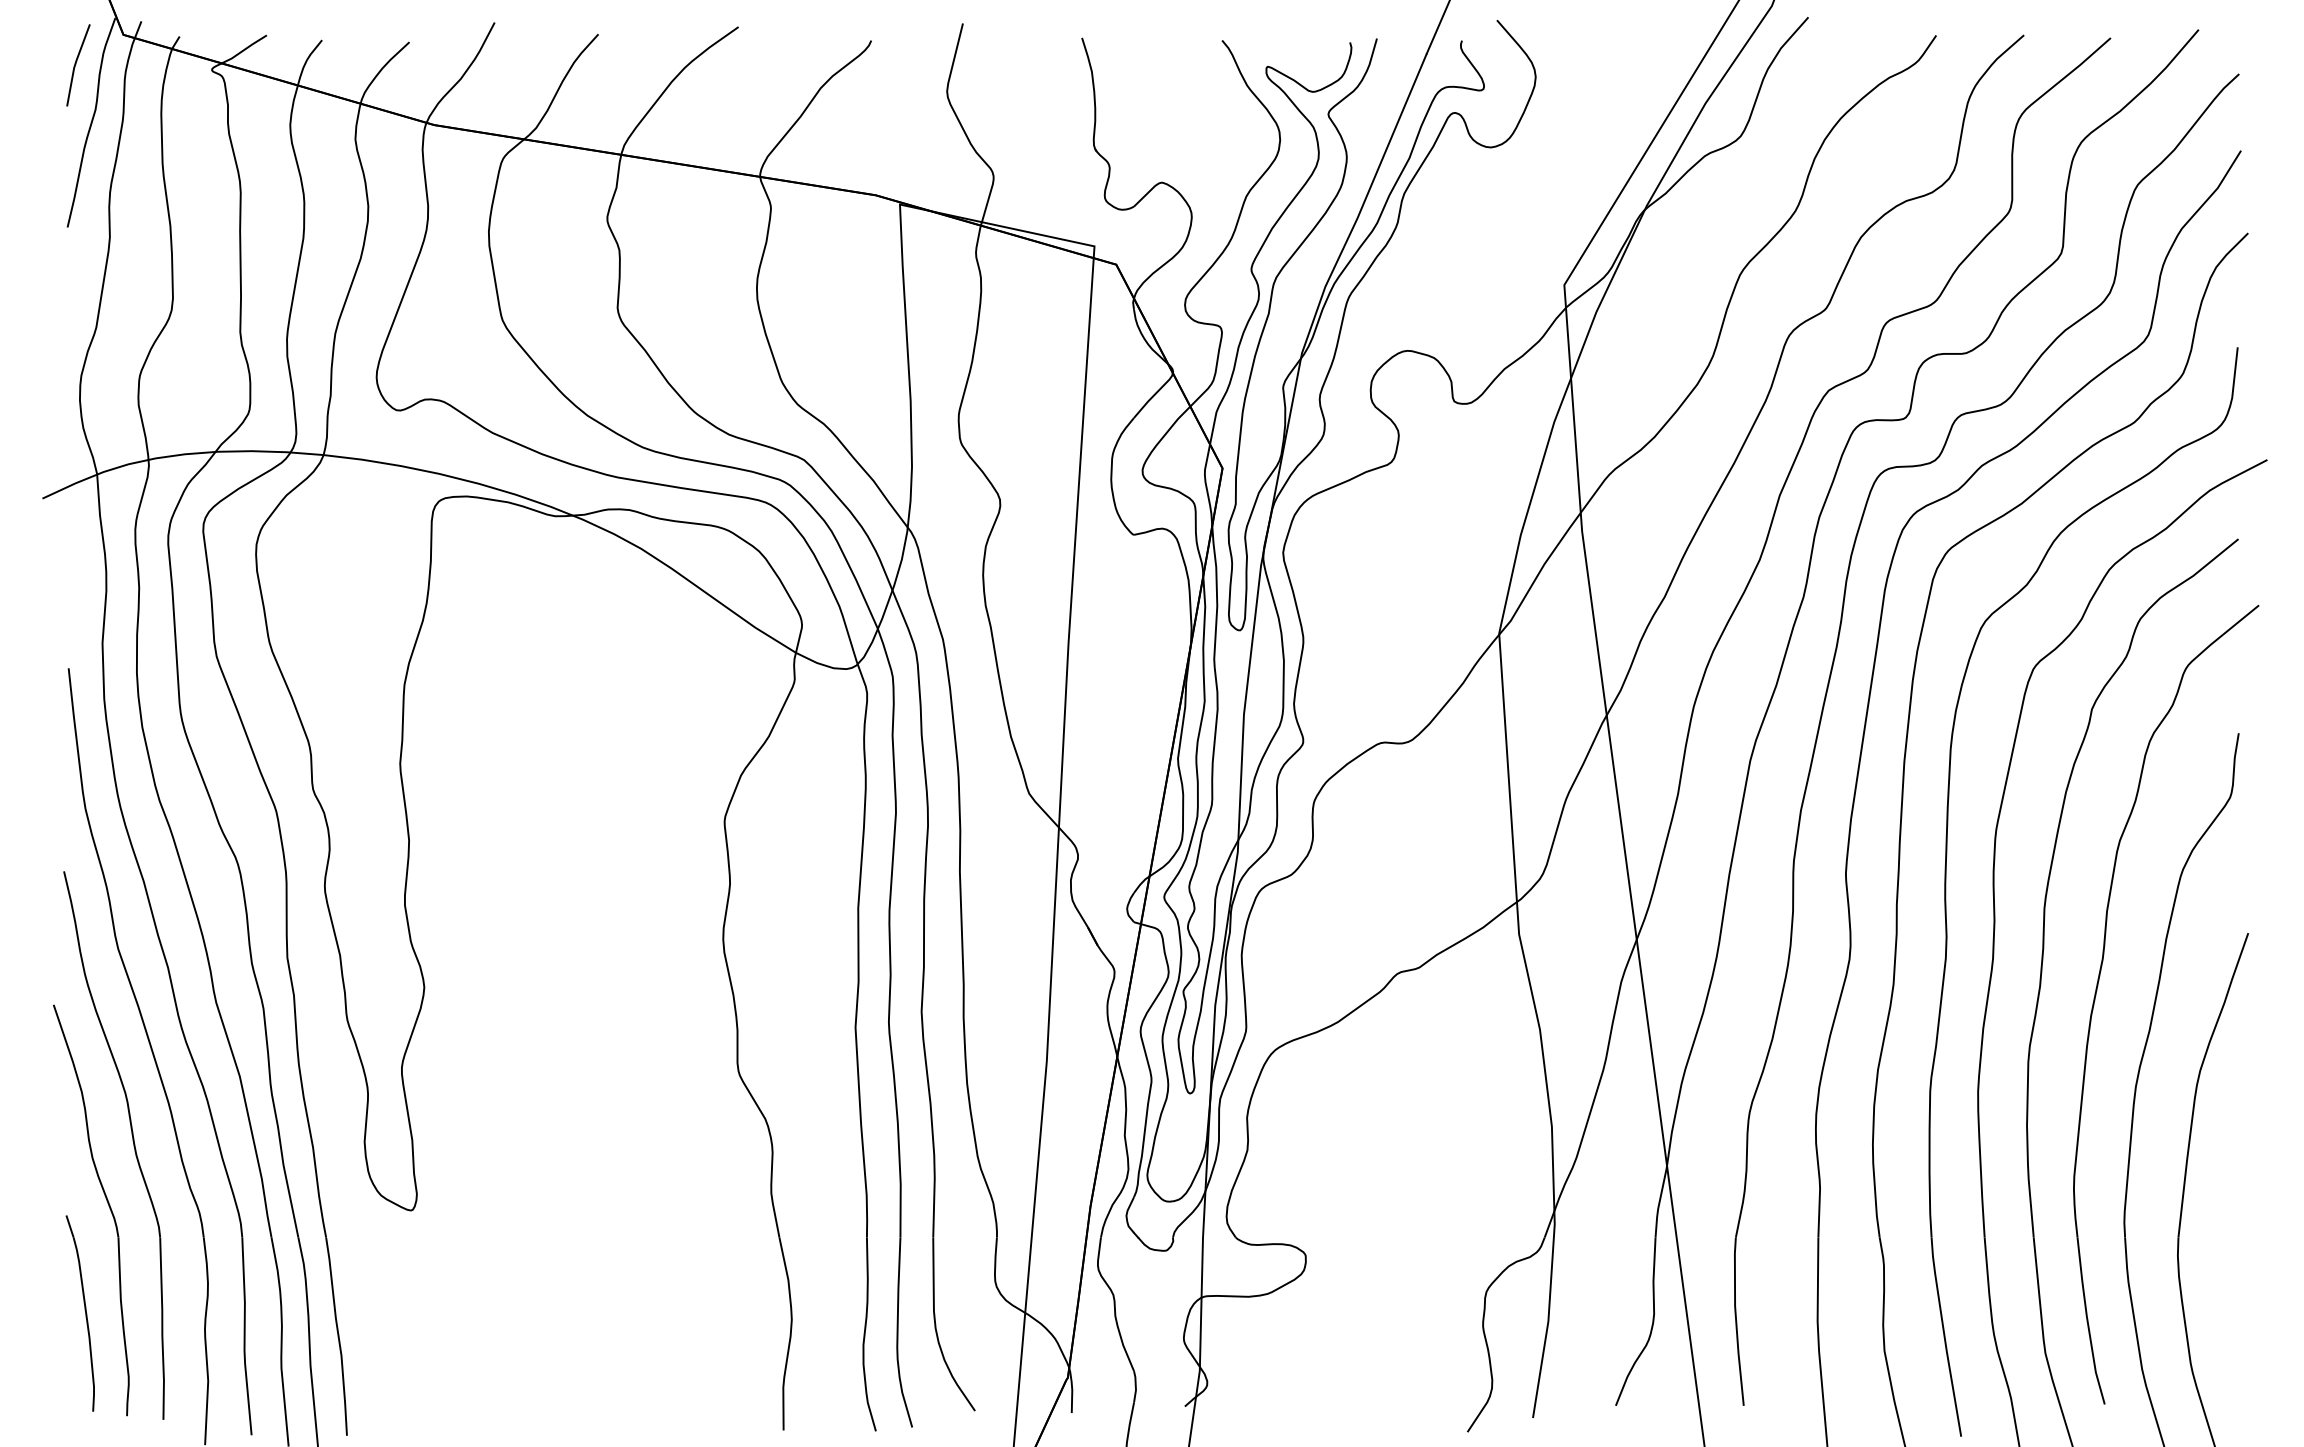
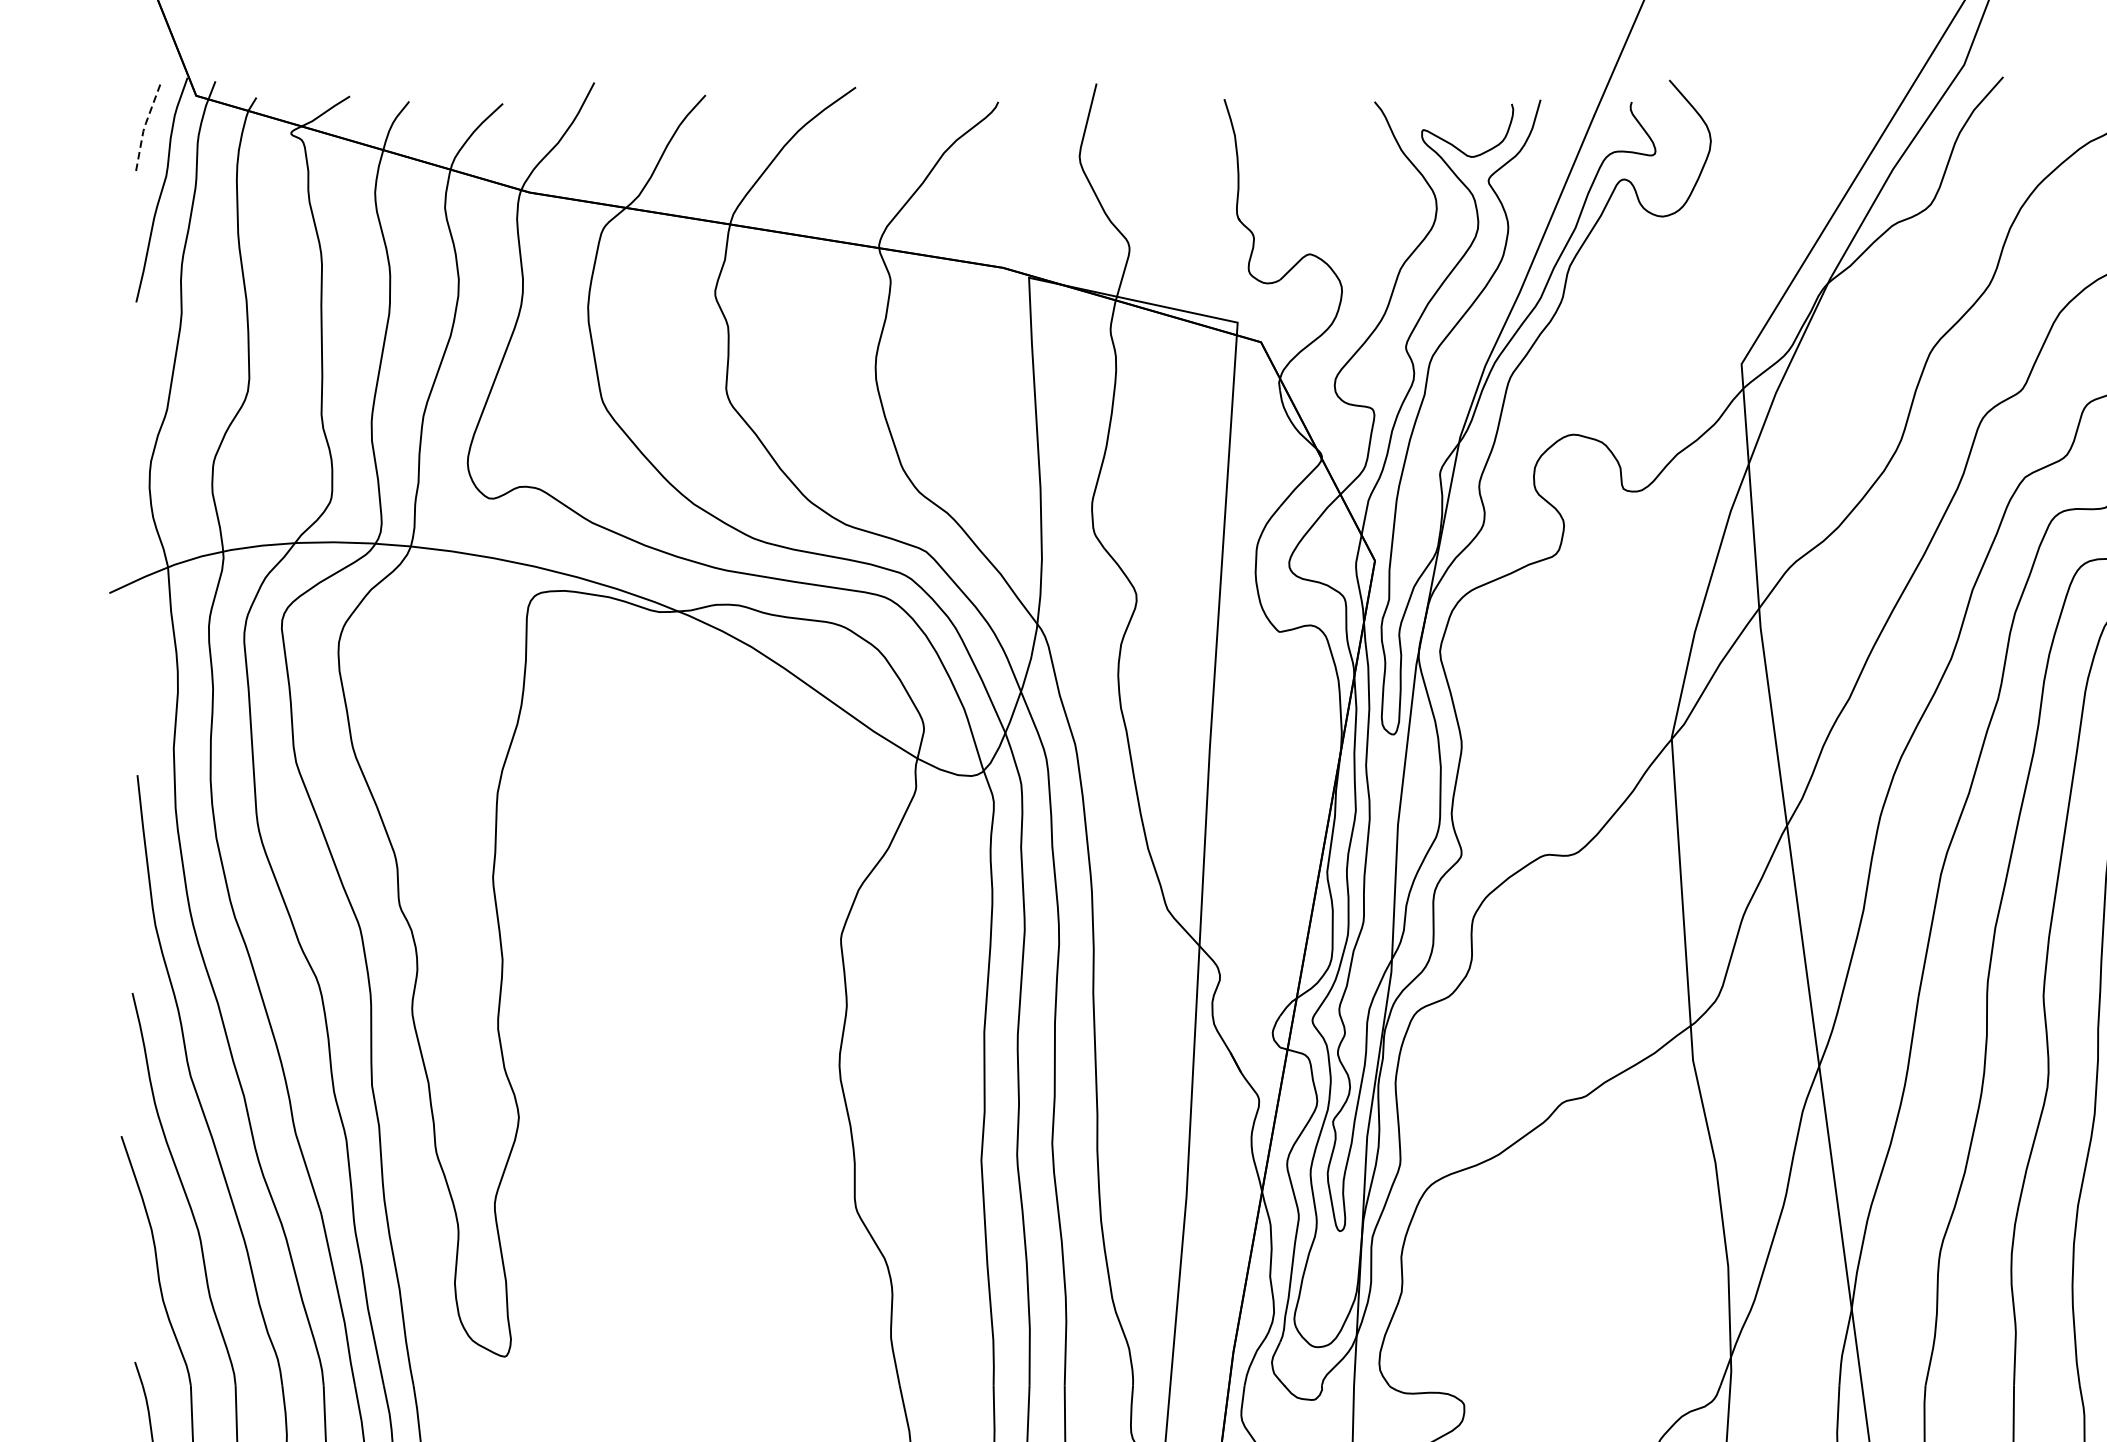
line: (75, 64) -> (144, 127), solid -> dashed

